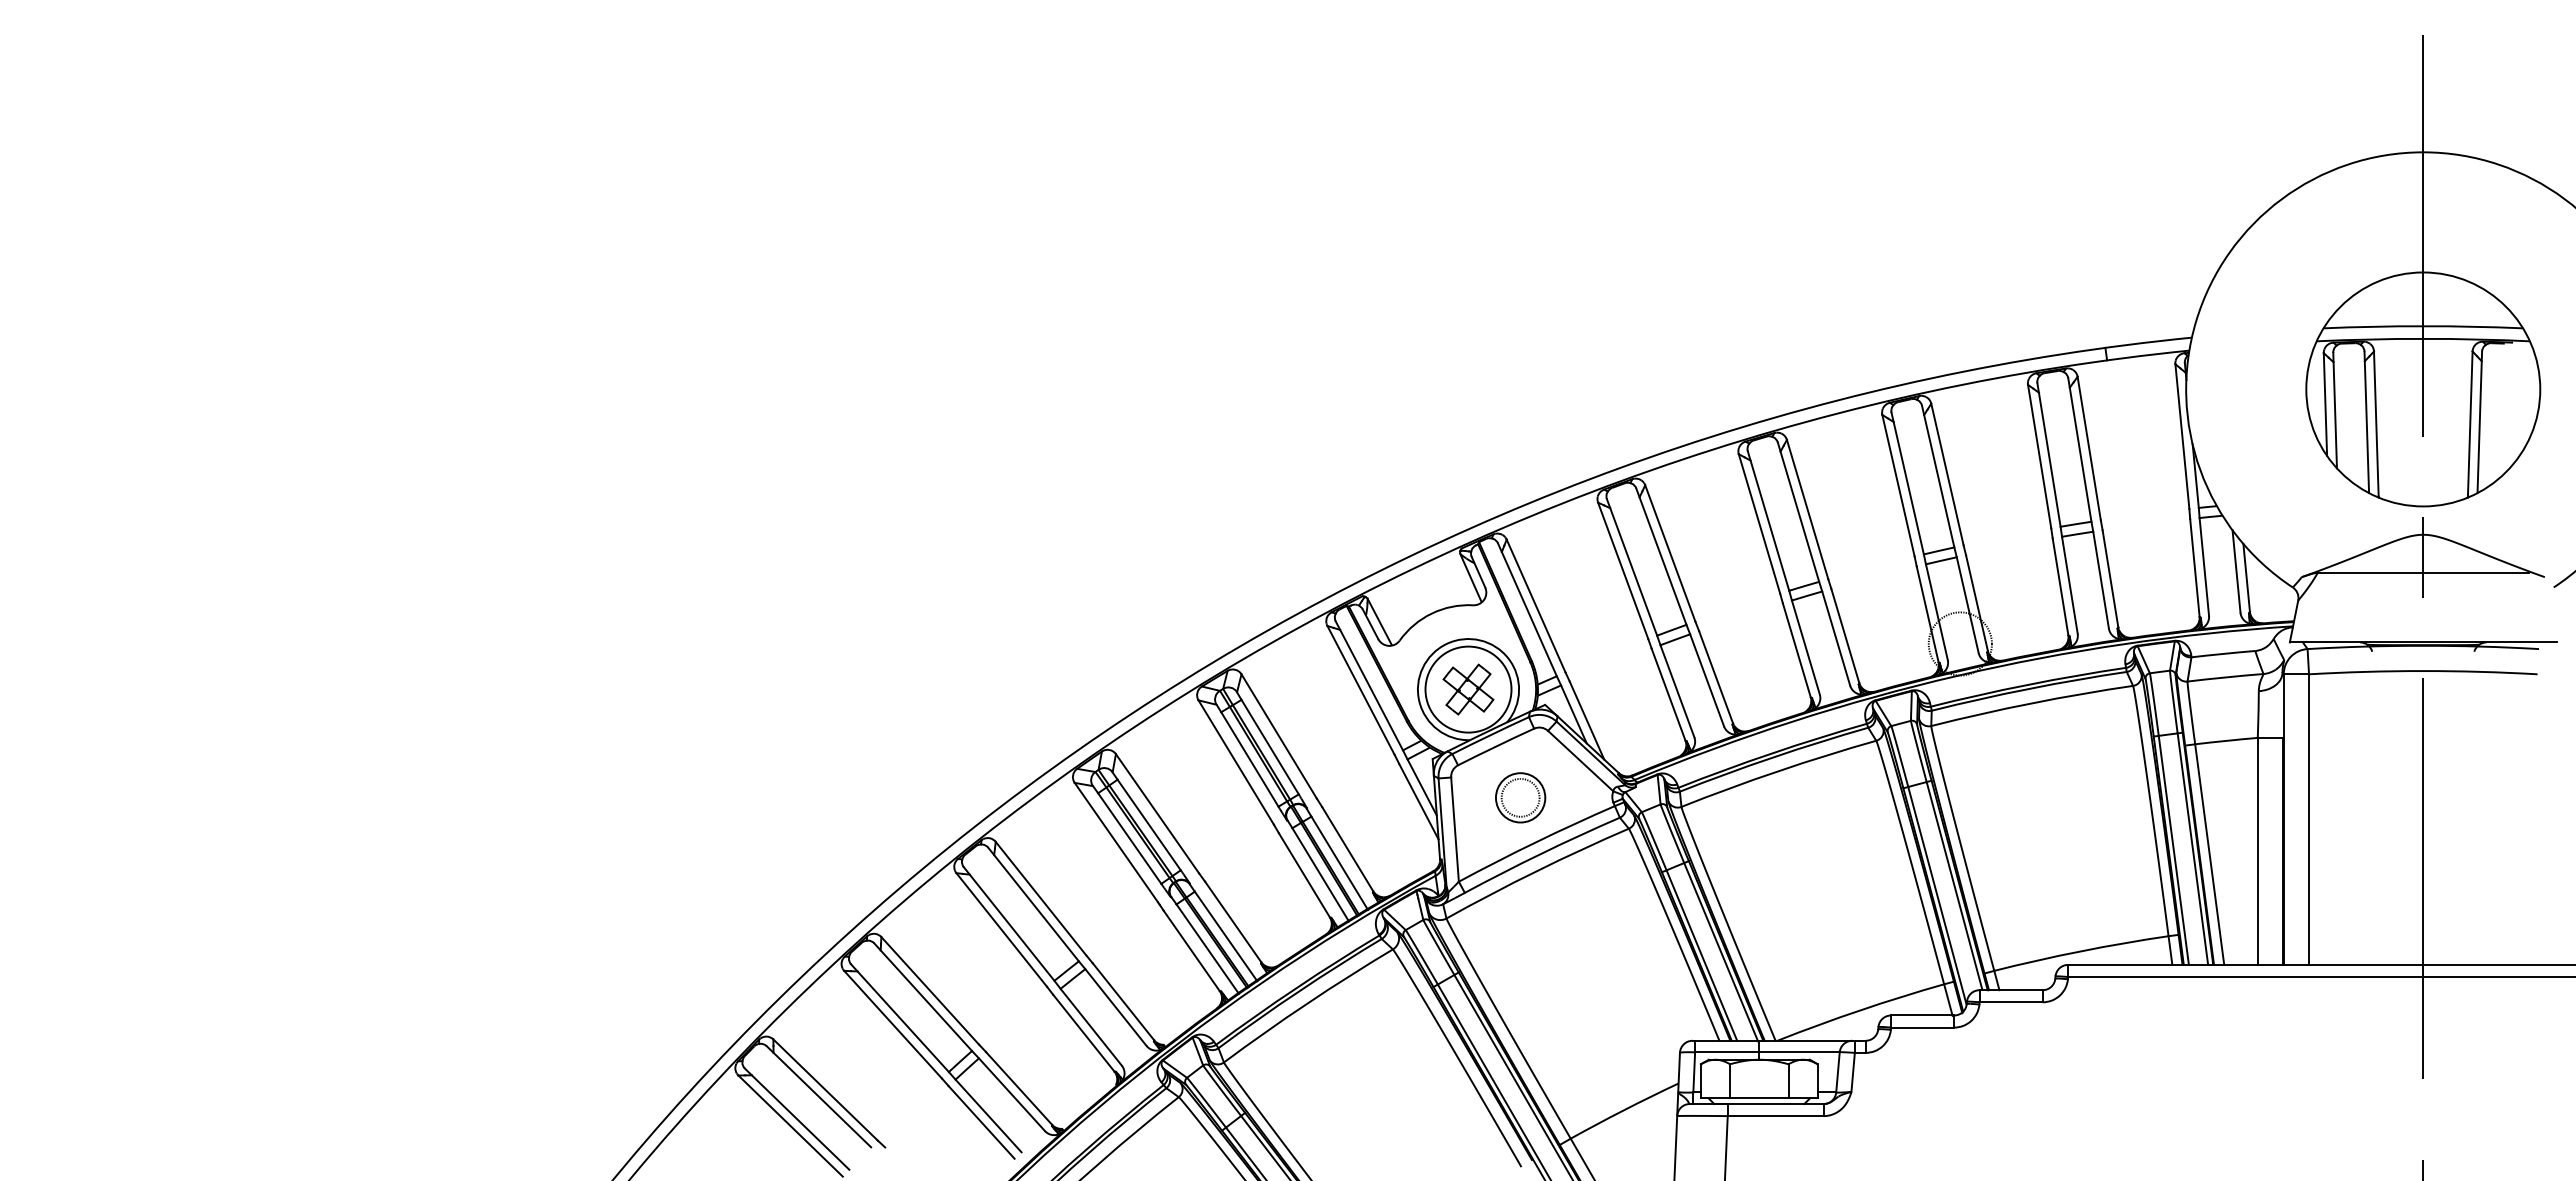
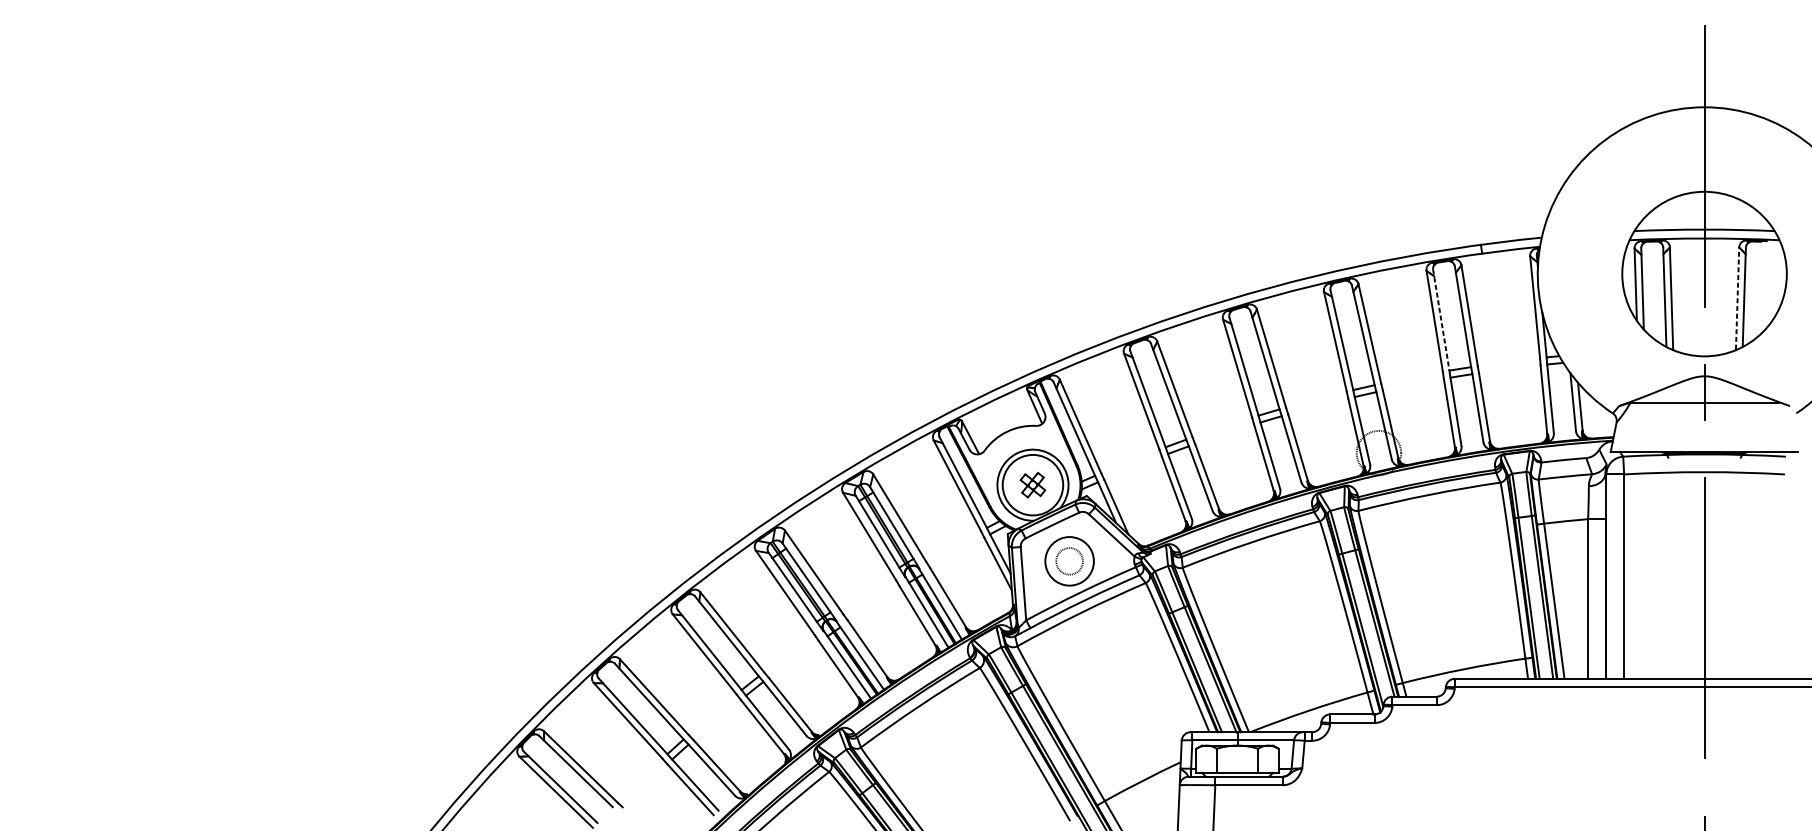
line: (2470, 424) -> (1737, 298), solid -> dashed
line: (2049, 455) -> (1441, 320), solid -> dashed
part: (1468, 689) -> (1032, 485), size x0.7
circle: (1520, 797) -> (1069, 561), size x1.4

